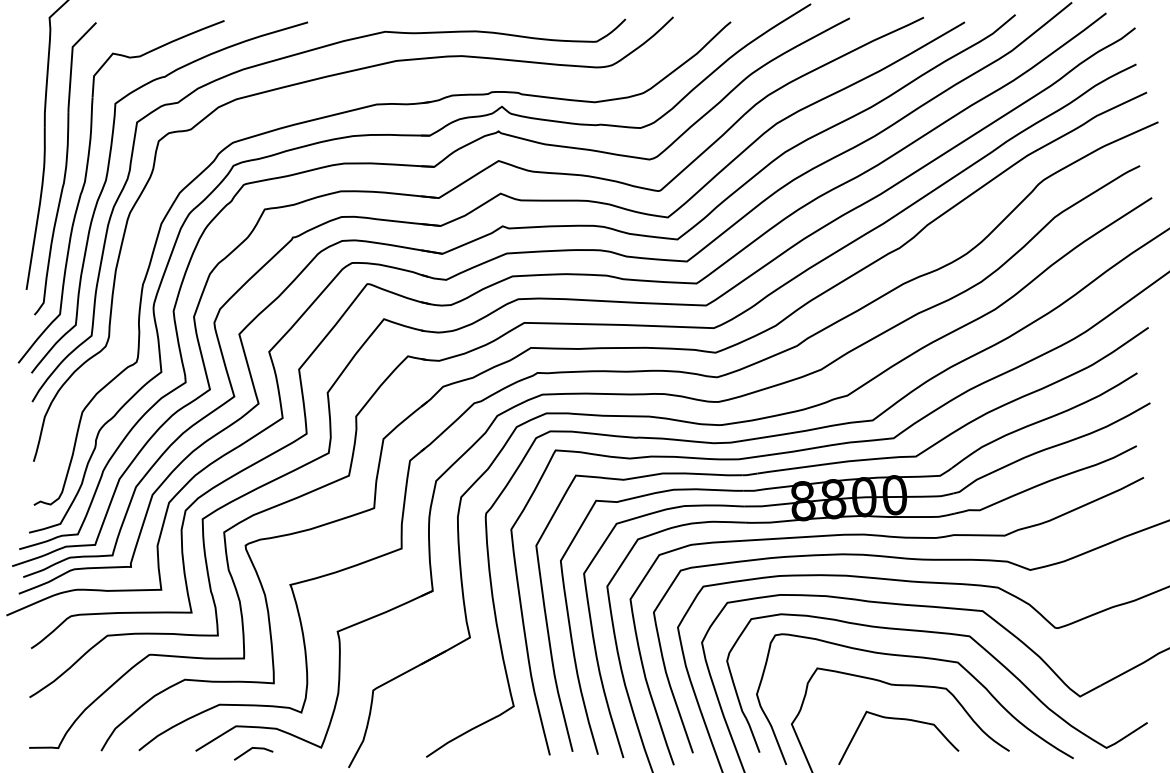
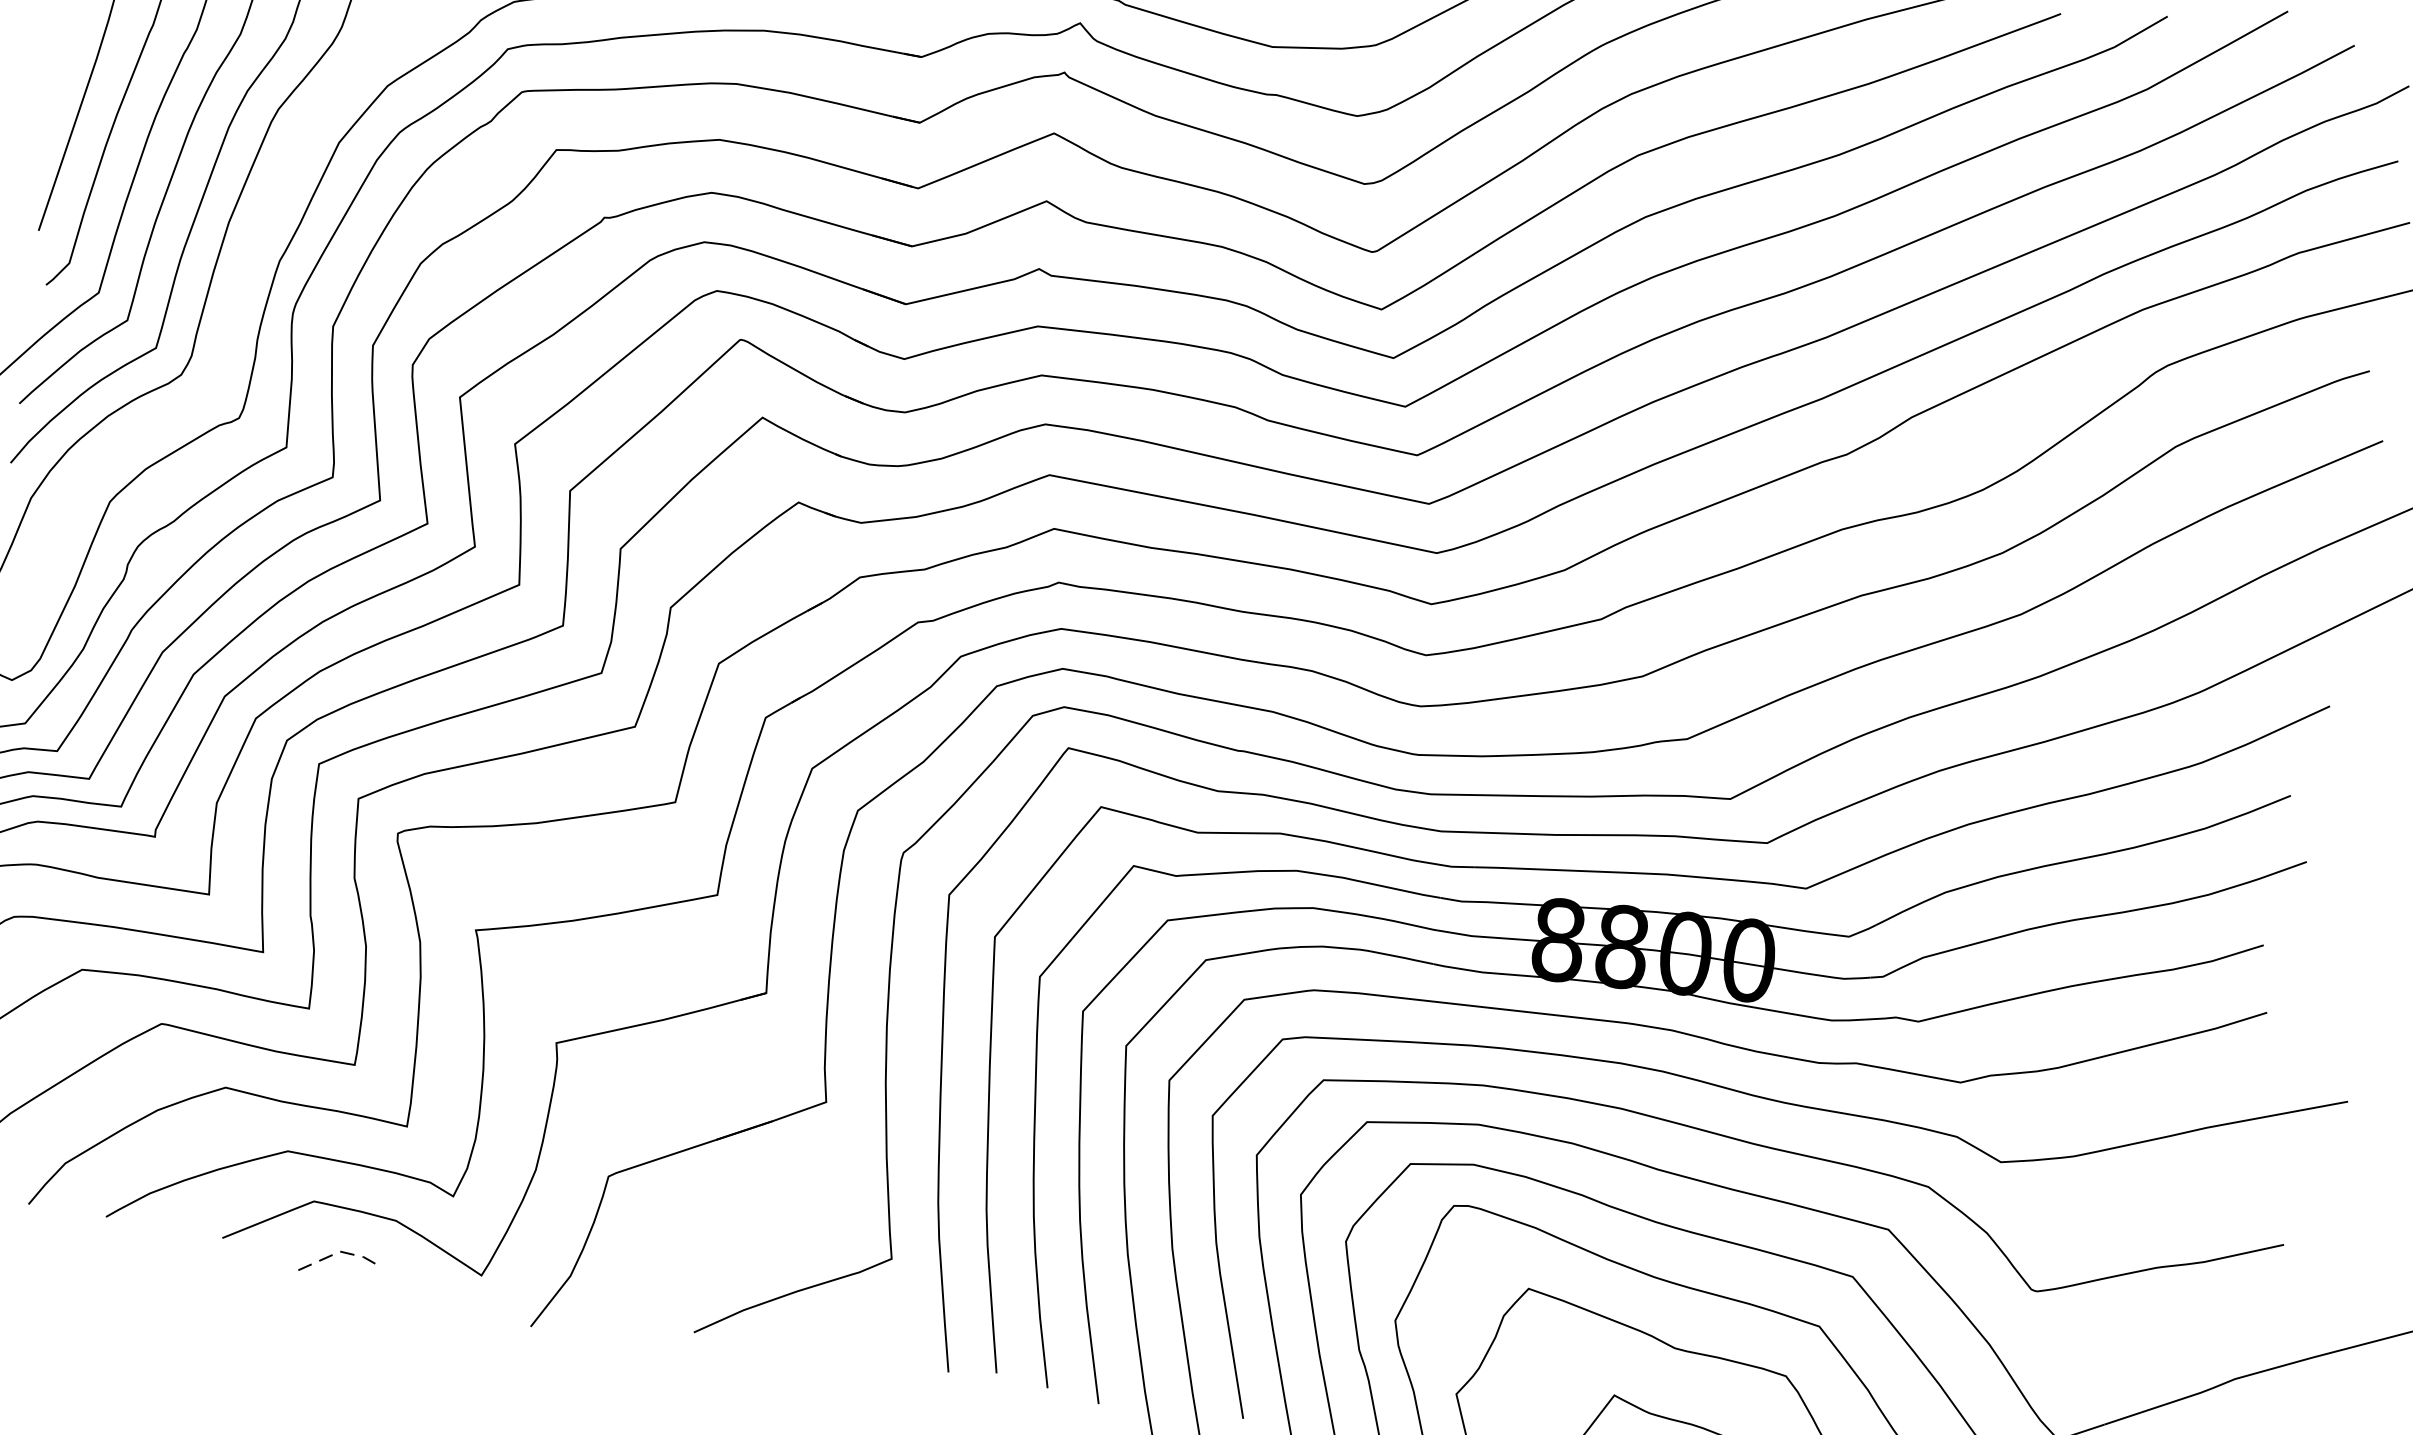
line: (252, 747) -> (340, 1250), solid -> dashed

